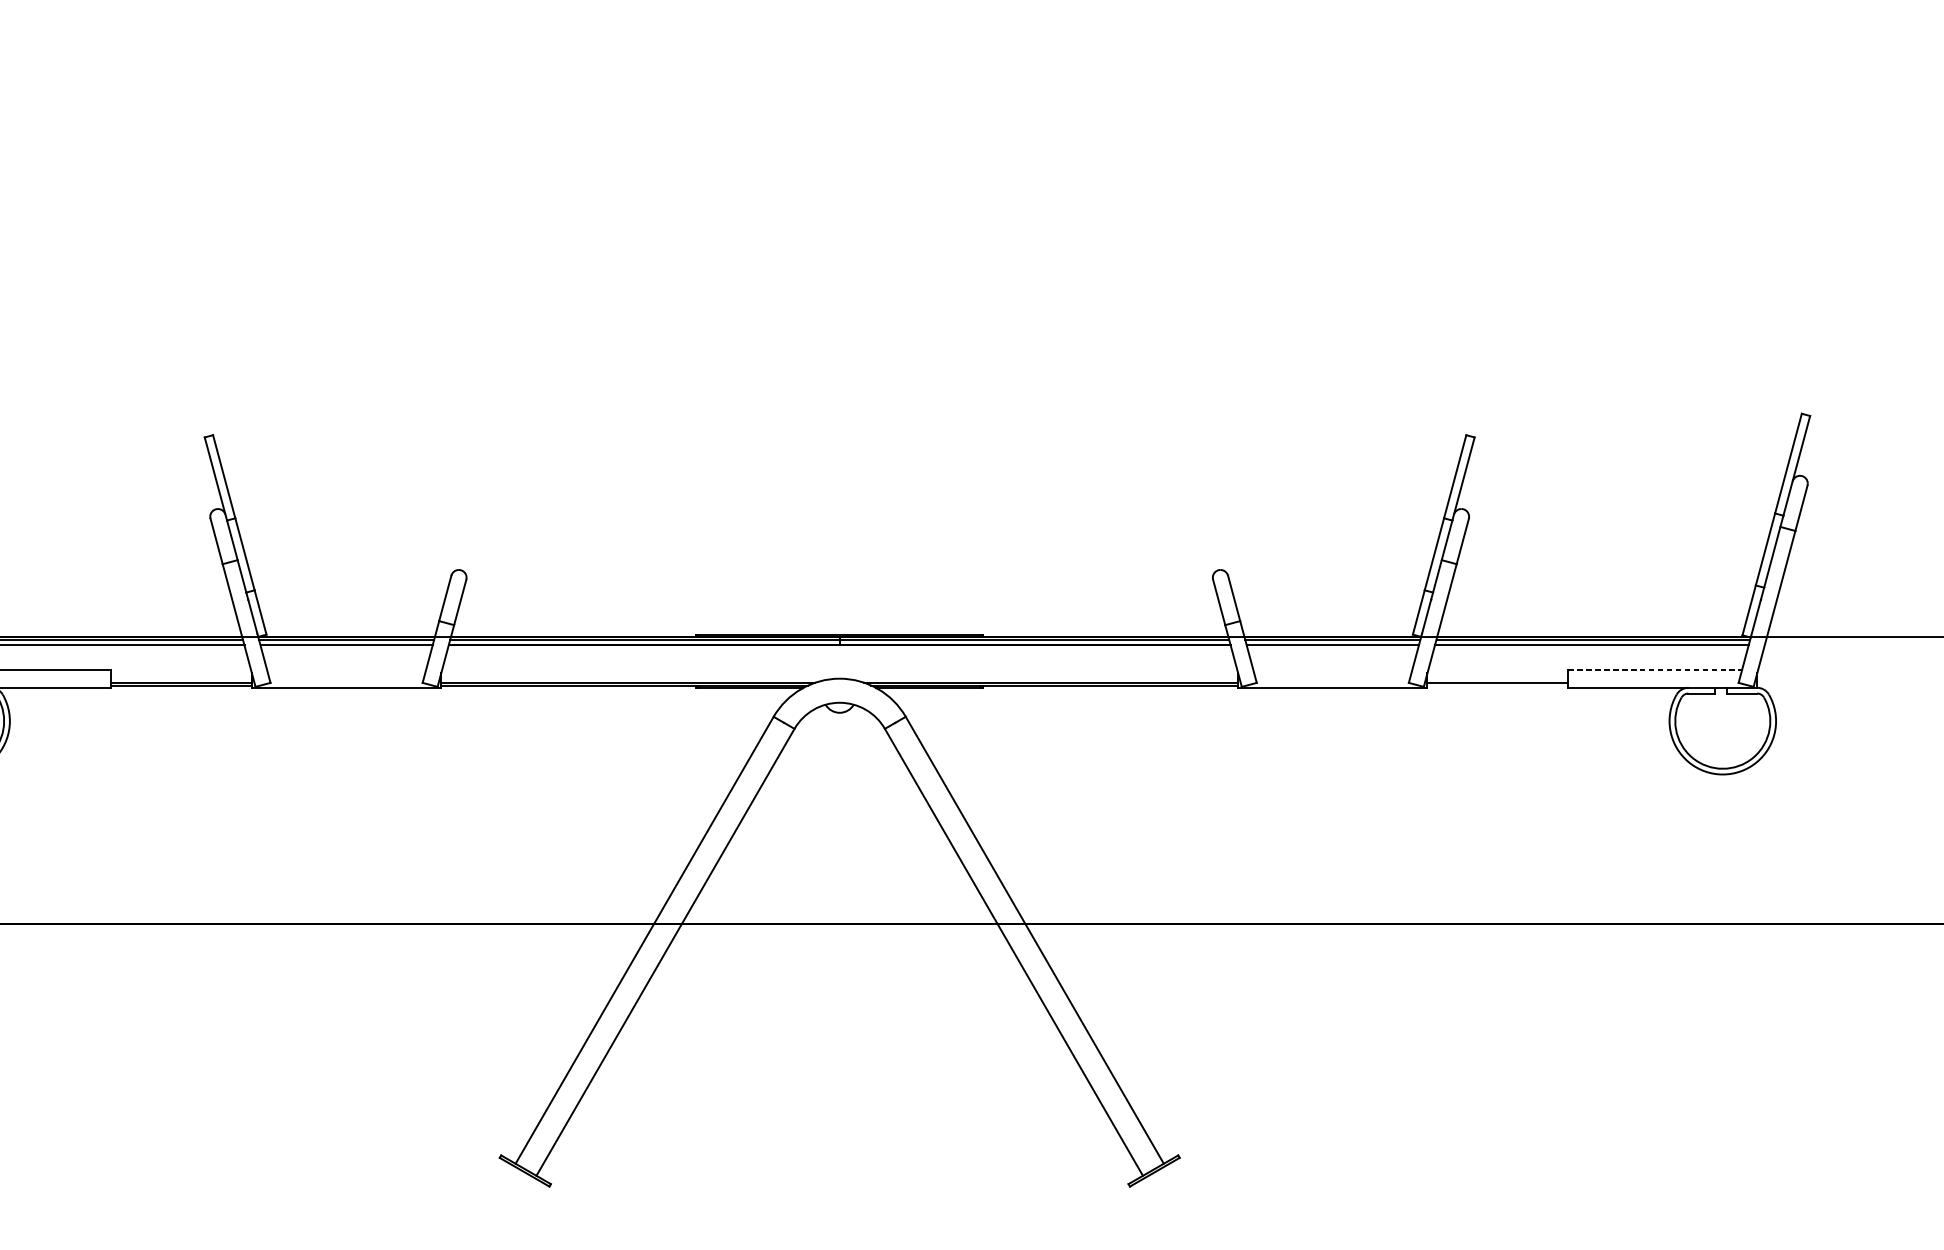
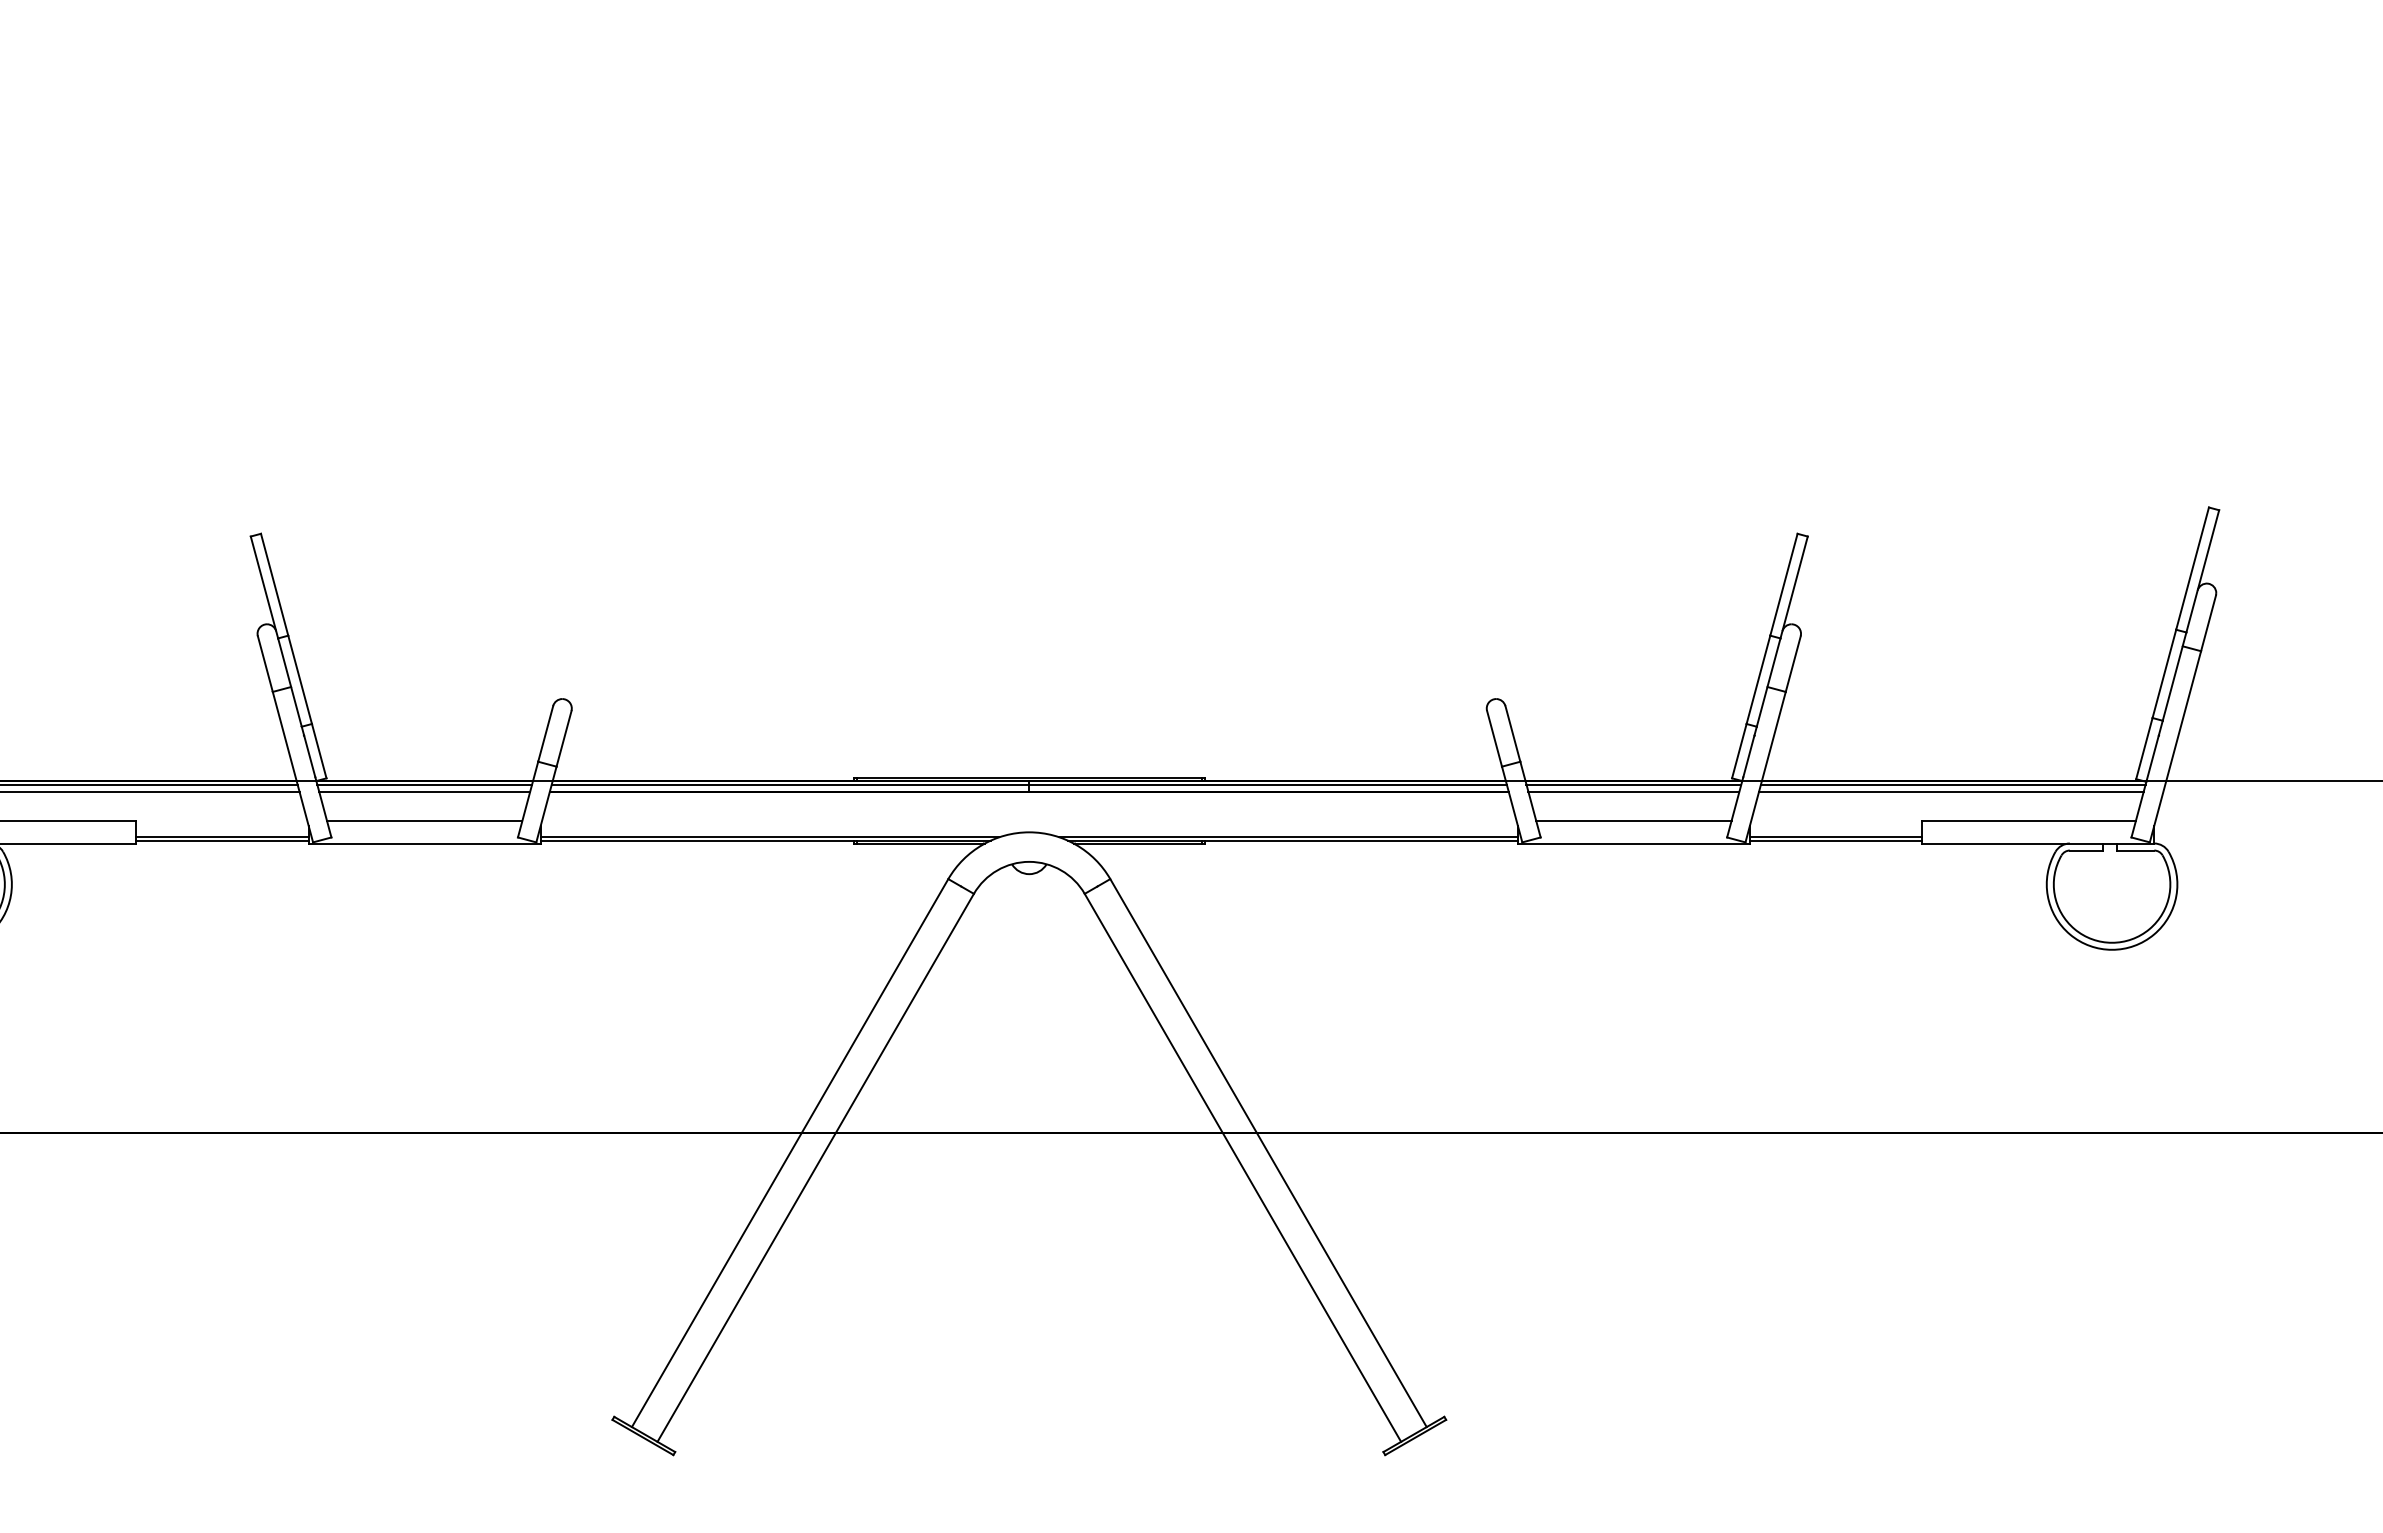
line: (346, 669) -> (424, 821), added
line: (1332, 669) -> (1633, 821), added
line: (1655, 669) -> (2029, 821), dashed -> solid
line: (1497, 685) -> (1835, 840), added

